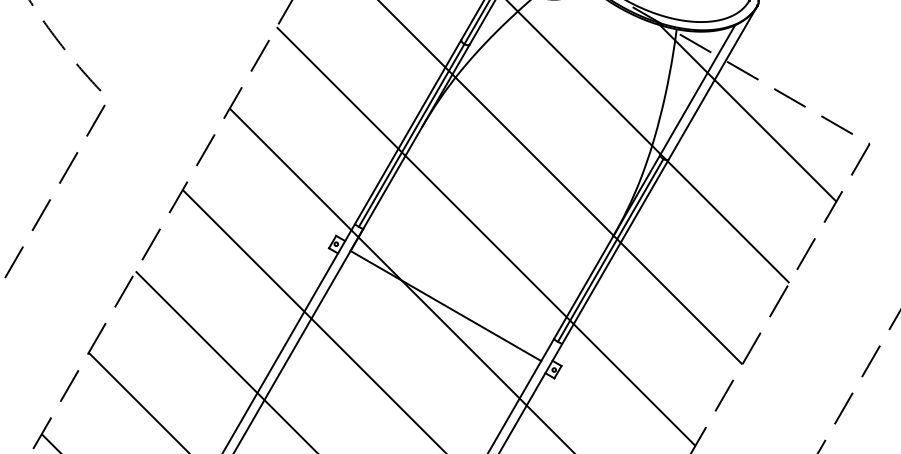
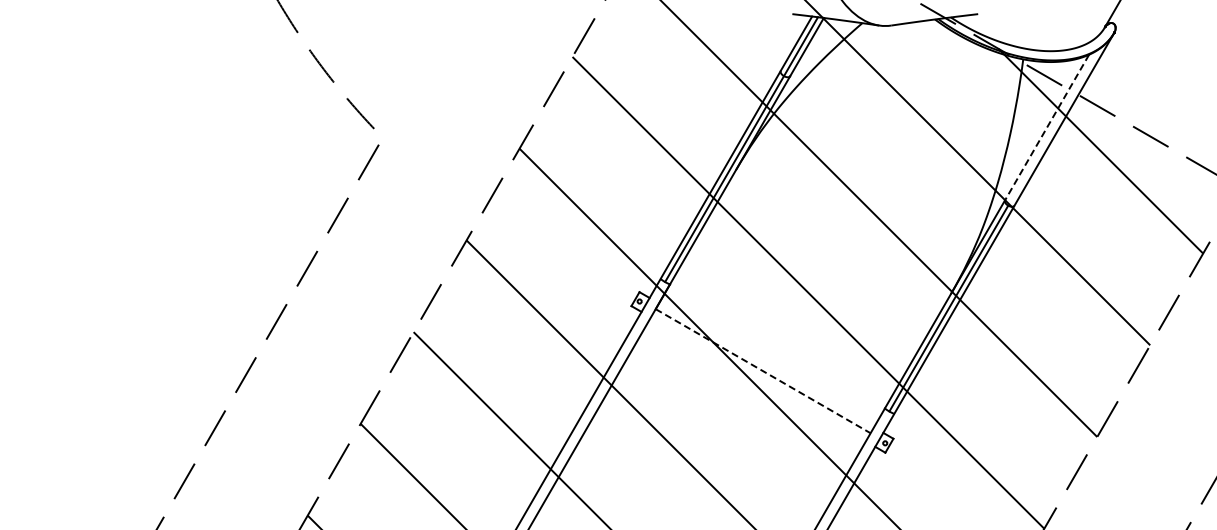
line: (697, 89) -> (1046, 127), solid -> dashed
line: (446, 306) -> (763, 371), solid -> dashed

